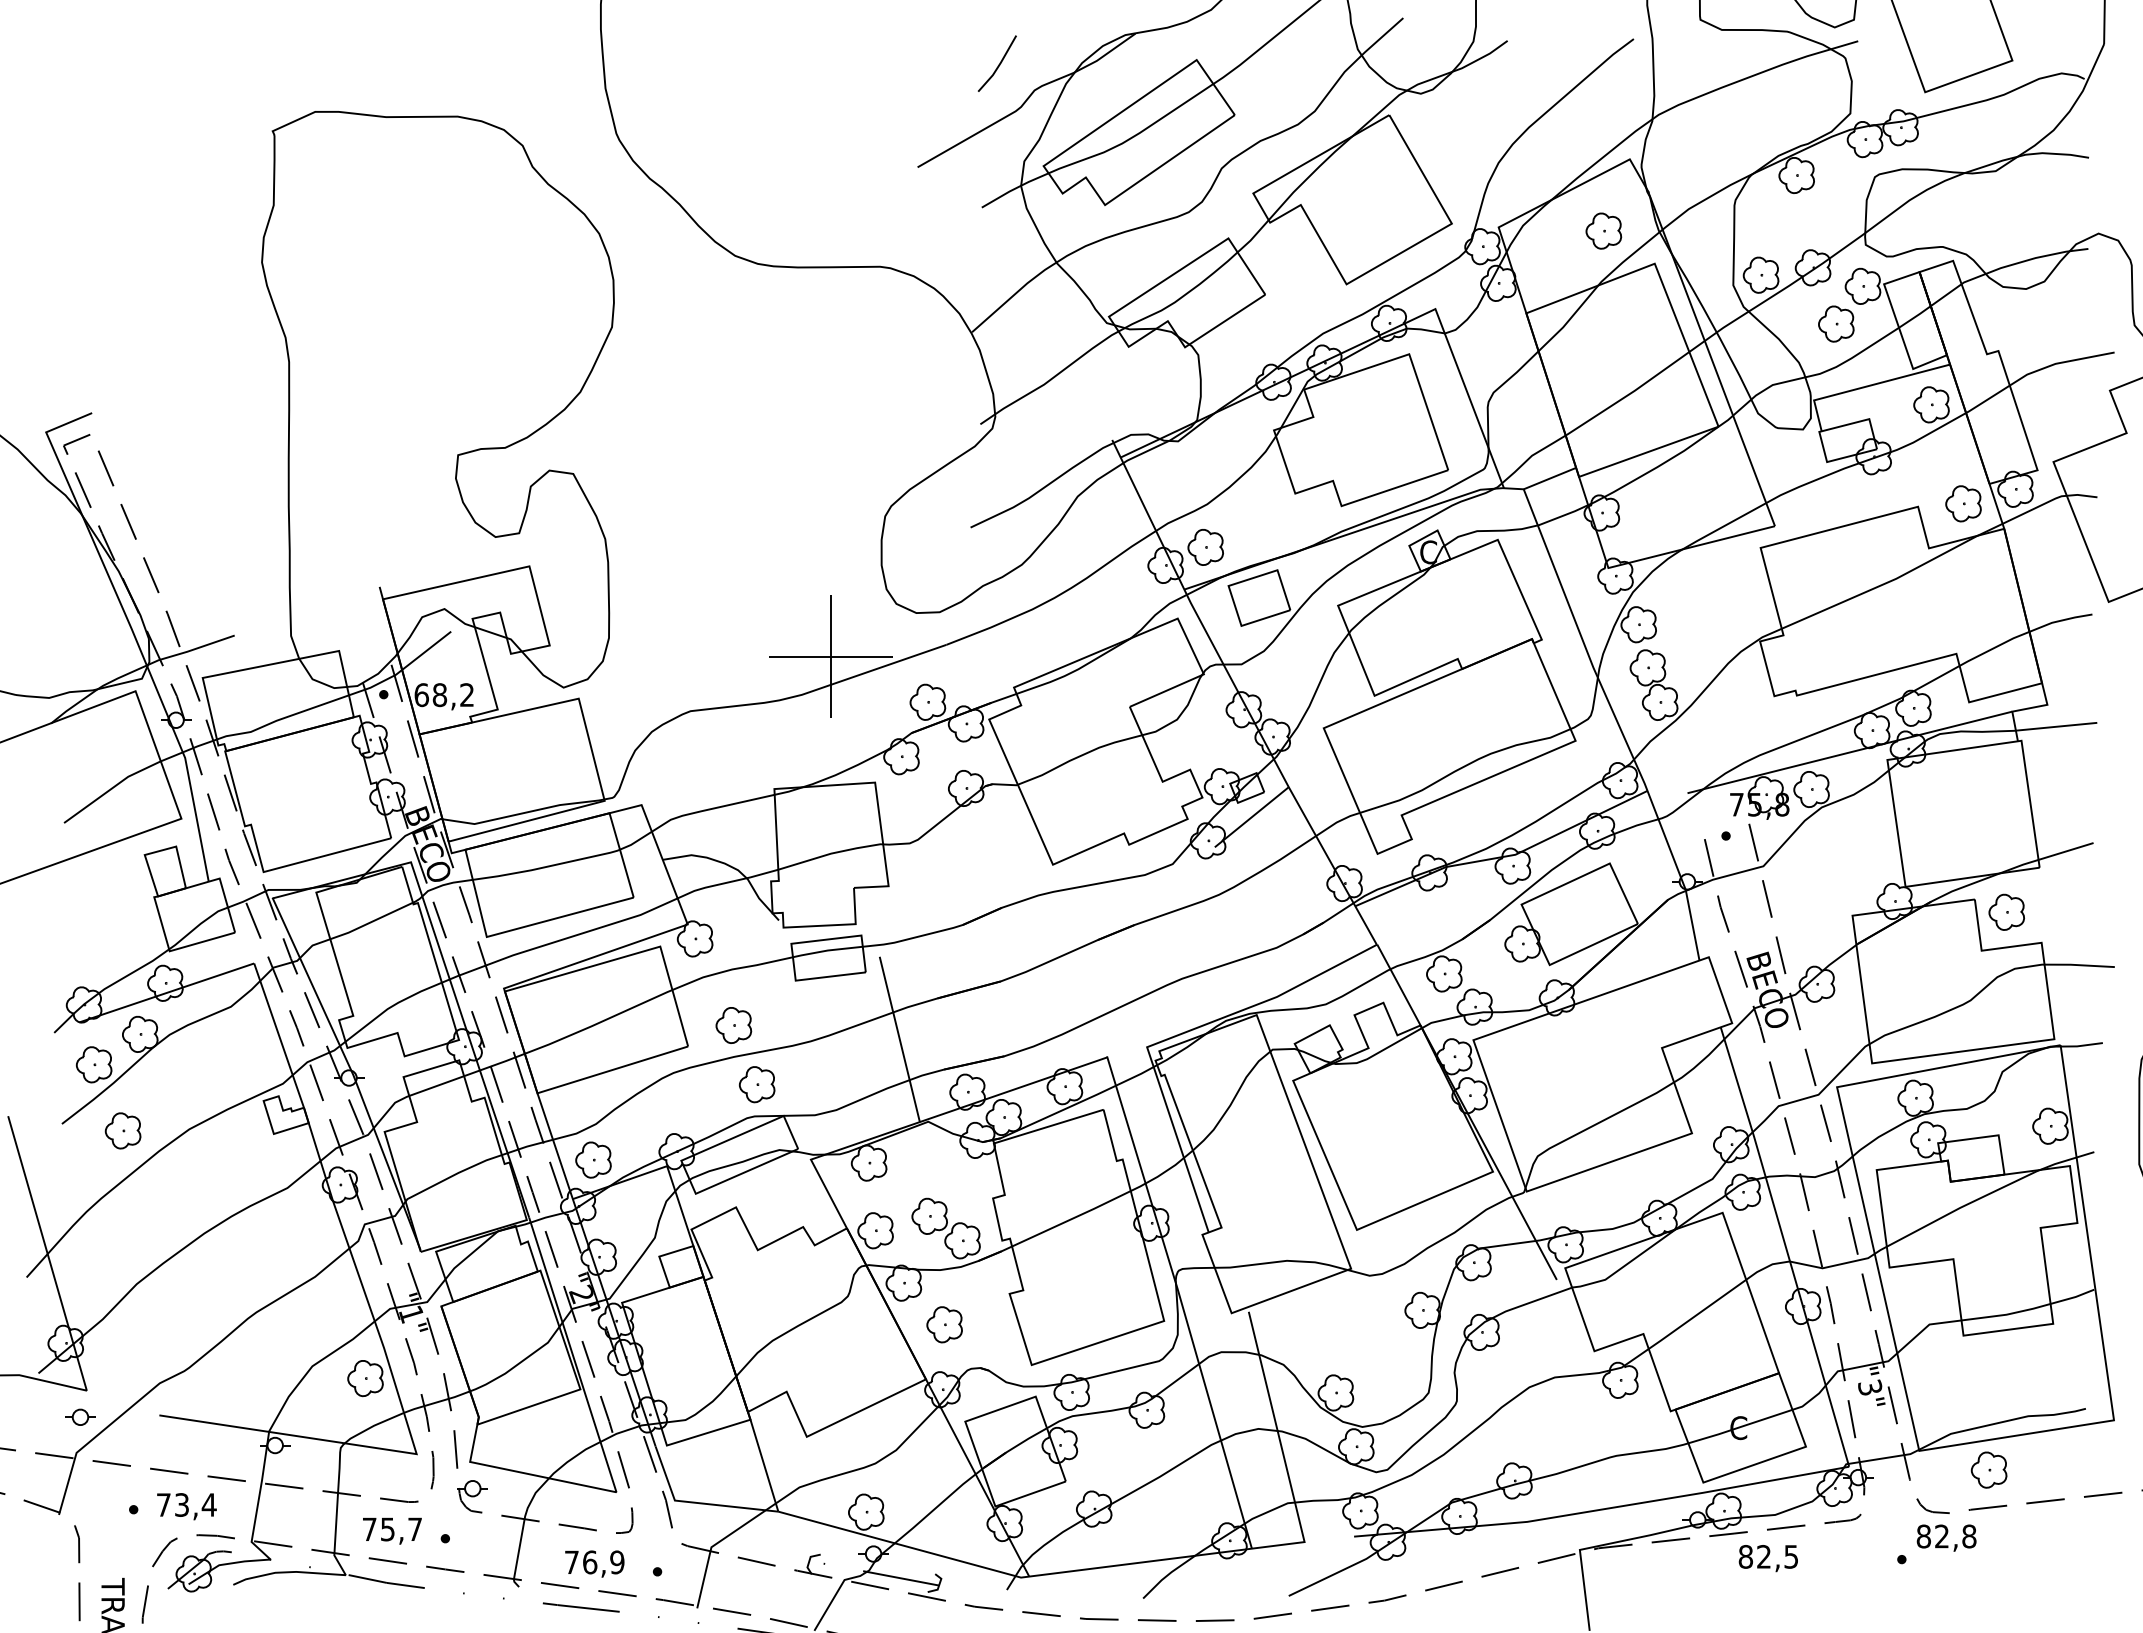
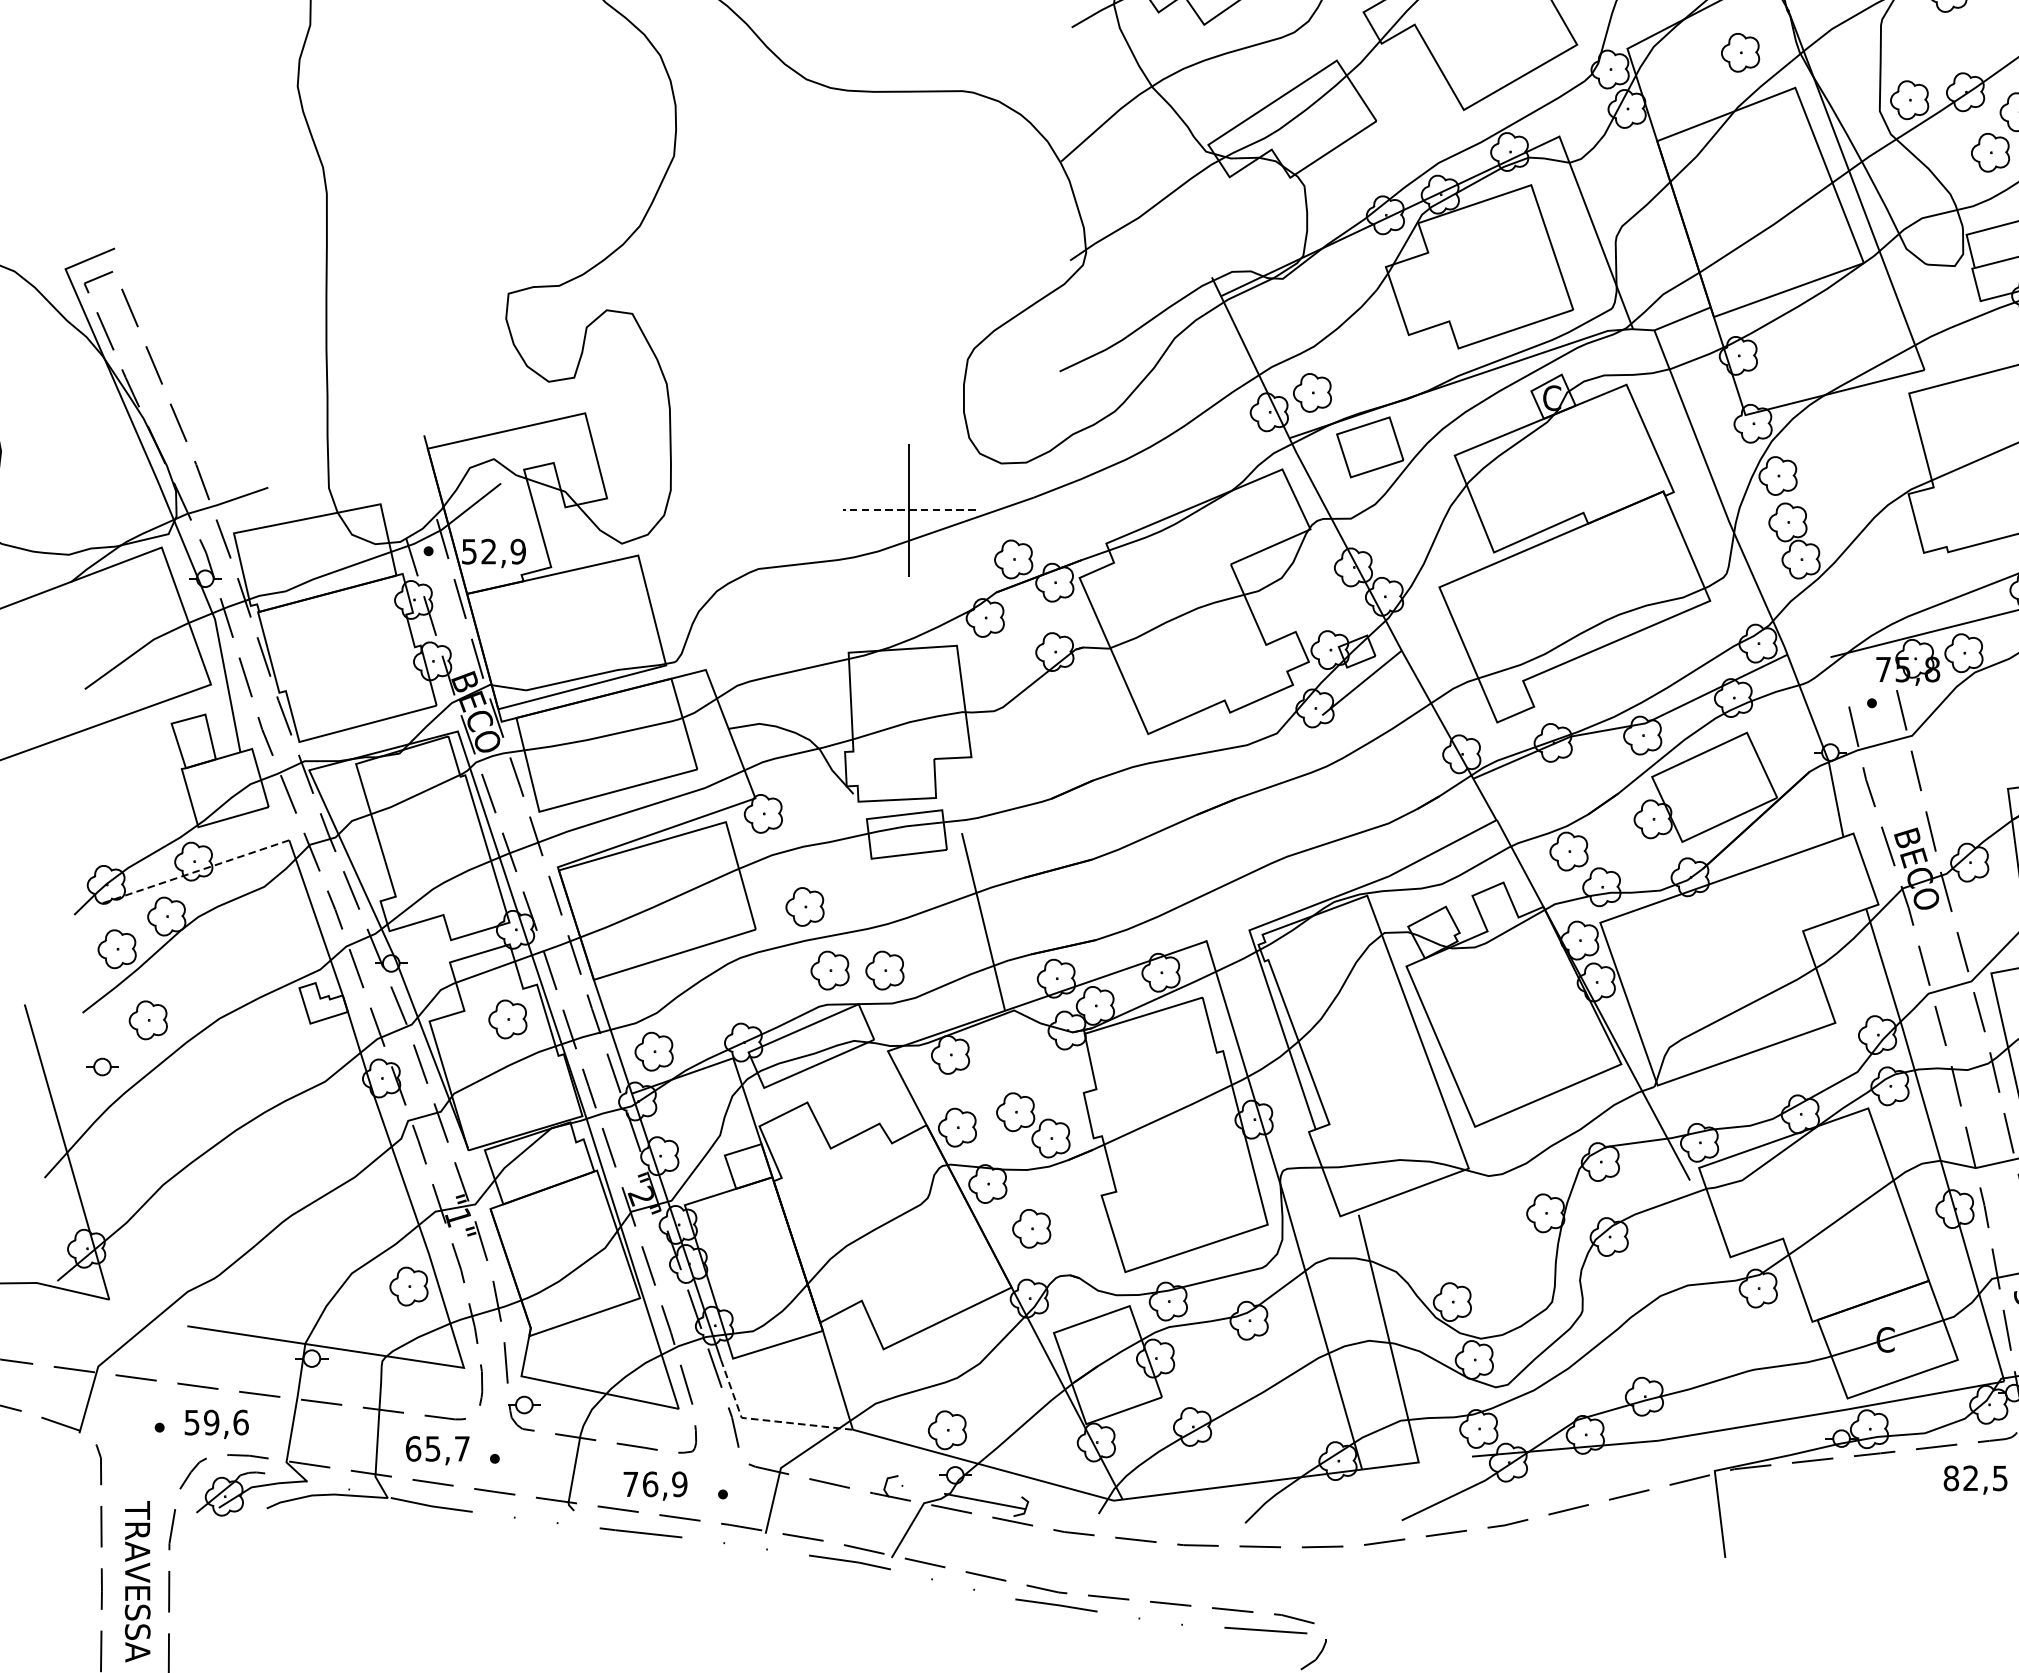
line: (830, 656) -> (908, 510), solid -> dashed
text: (444, 695) -> (493, 552), 68,2 -> 52,9
line: (166, 993) -> (194, 872), solid -> dashed
part: (807, 1084) -> (884, 970), added
part: (457, 1129) -> (507, 1018), added
part: (80, 1416) -> (102, 1066), moved
line: (697, 1503) -> (765, 1420), solid -> dashed
text: (186, 1504) -> (216, 1422), 73,4 -> 59,6
text: (369, 1529) -> (413, 1448), 75,7 -> 65,7
text: (1767, 1558) -> (1974, 1480), moved

